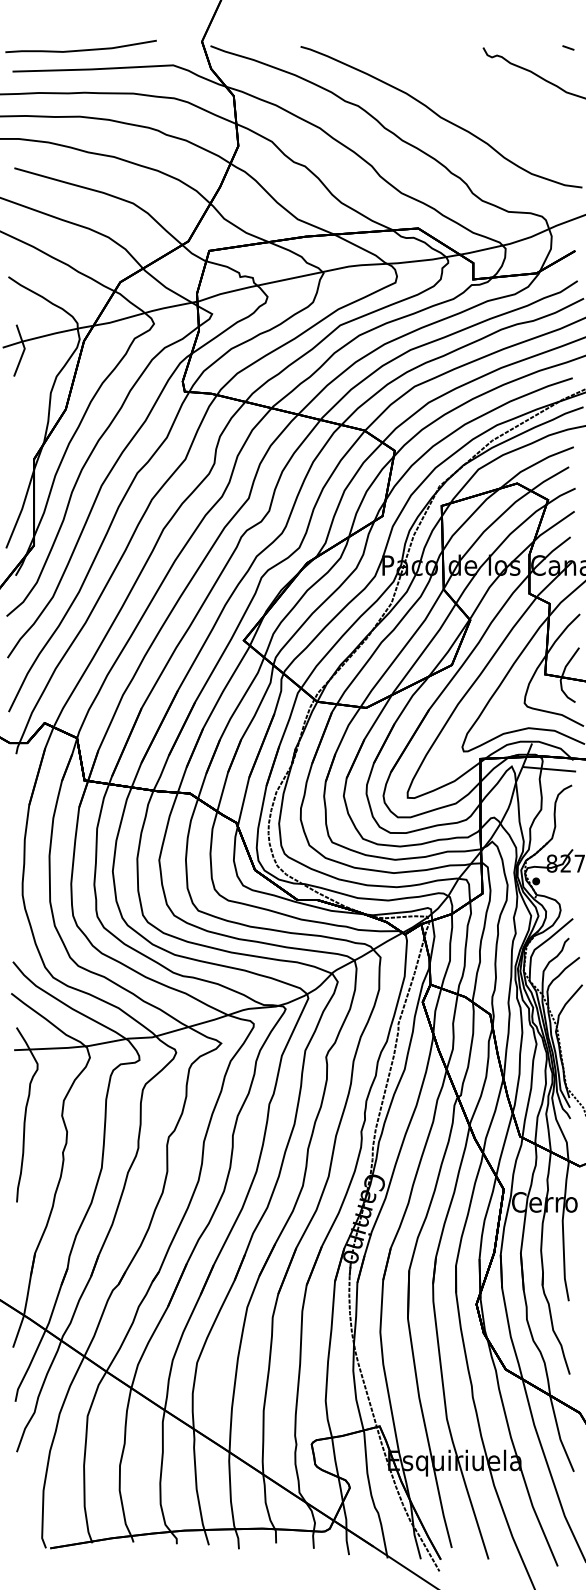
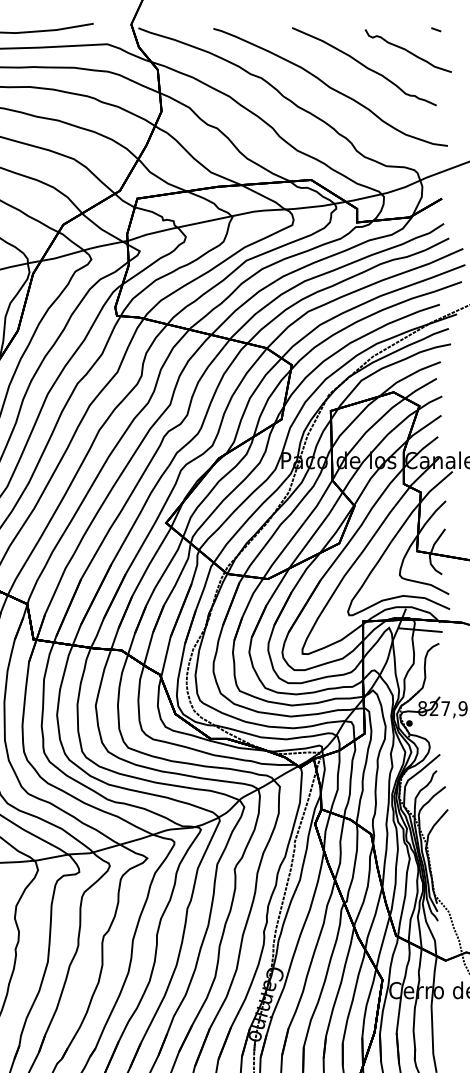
curve: (481, 92) -> (363, 66), added

